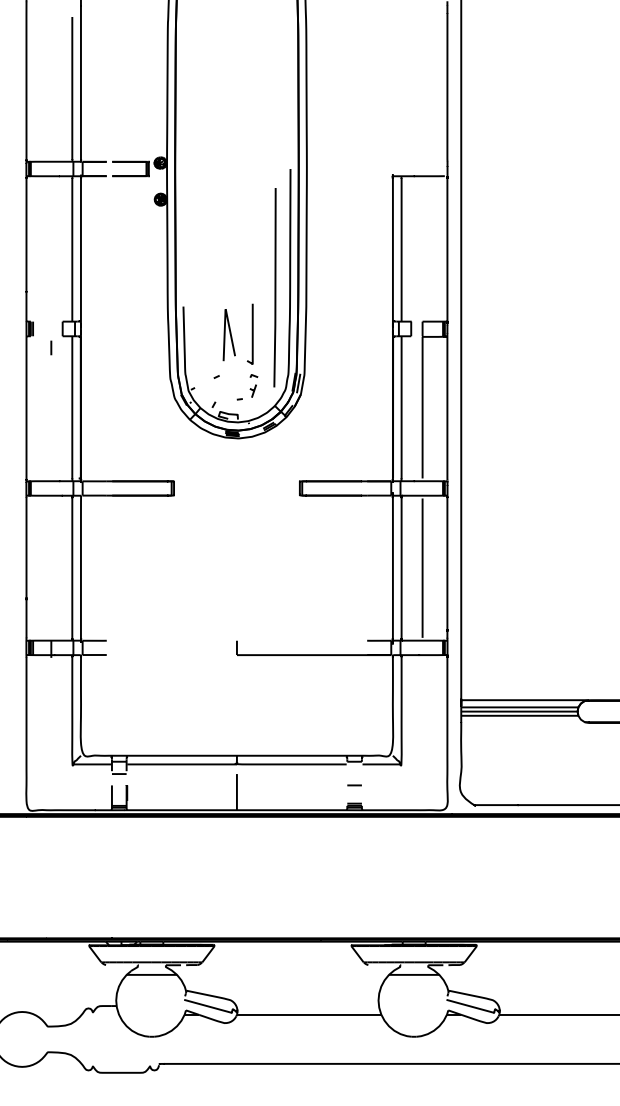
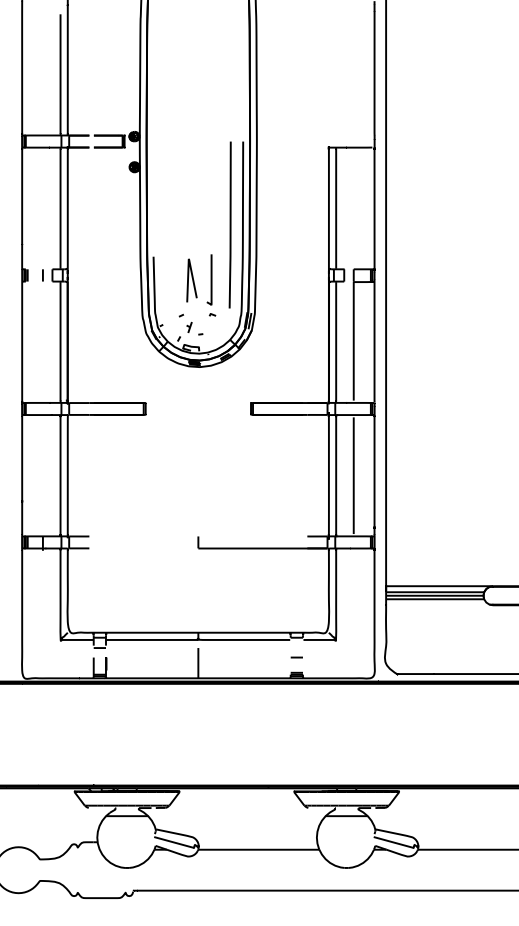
line: (274, 287) -> (229, 224), moved
line: (51, 347) -> (43, 275), moved
part: (252, 390) -> (188, 326), moved

